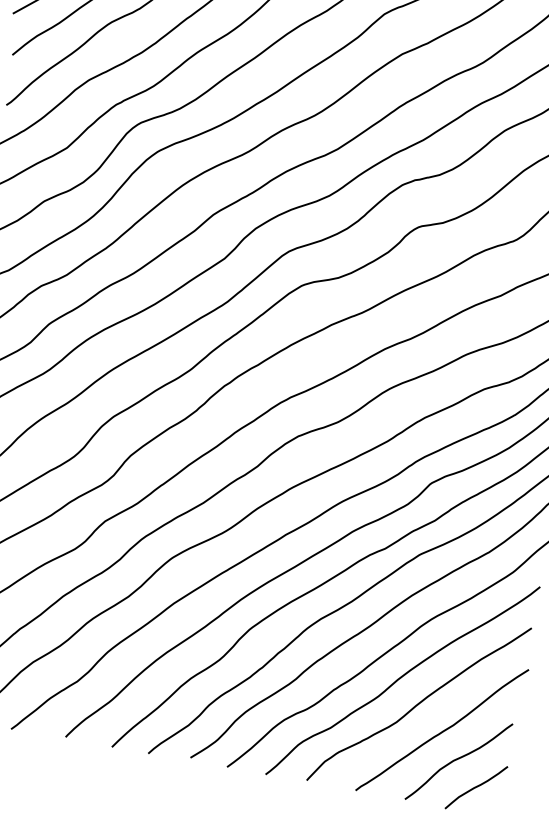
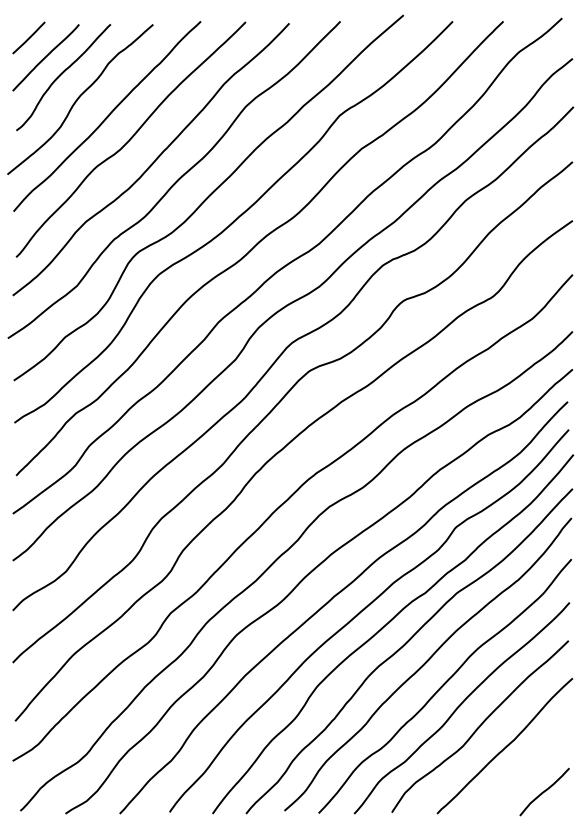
curve: (457, 760) -> (523, 770), removed

